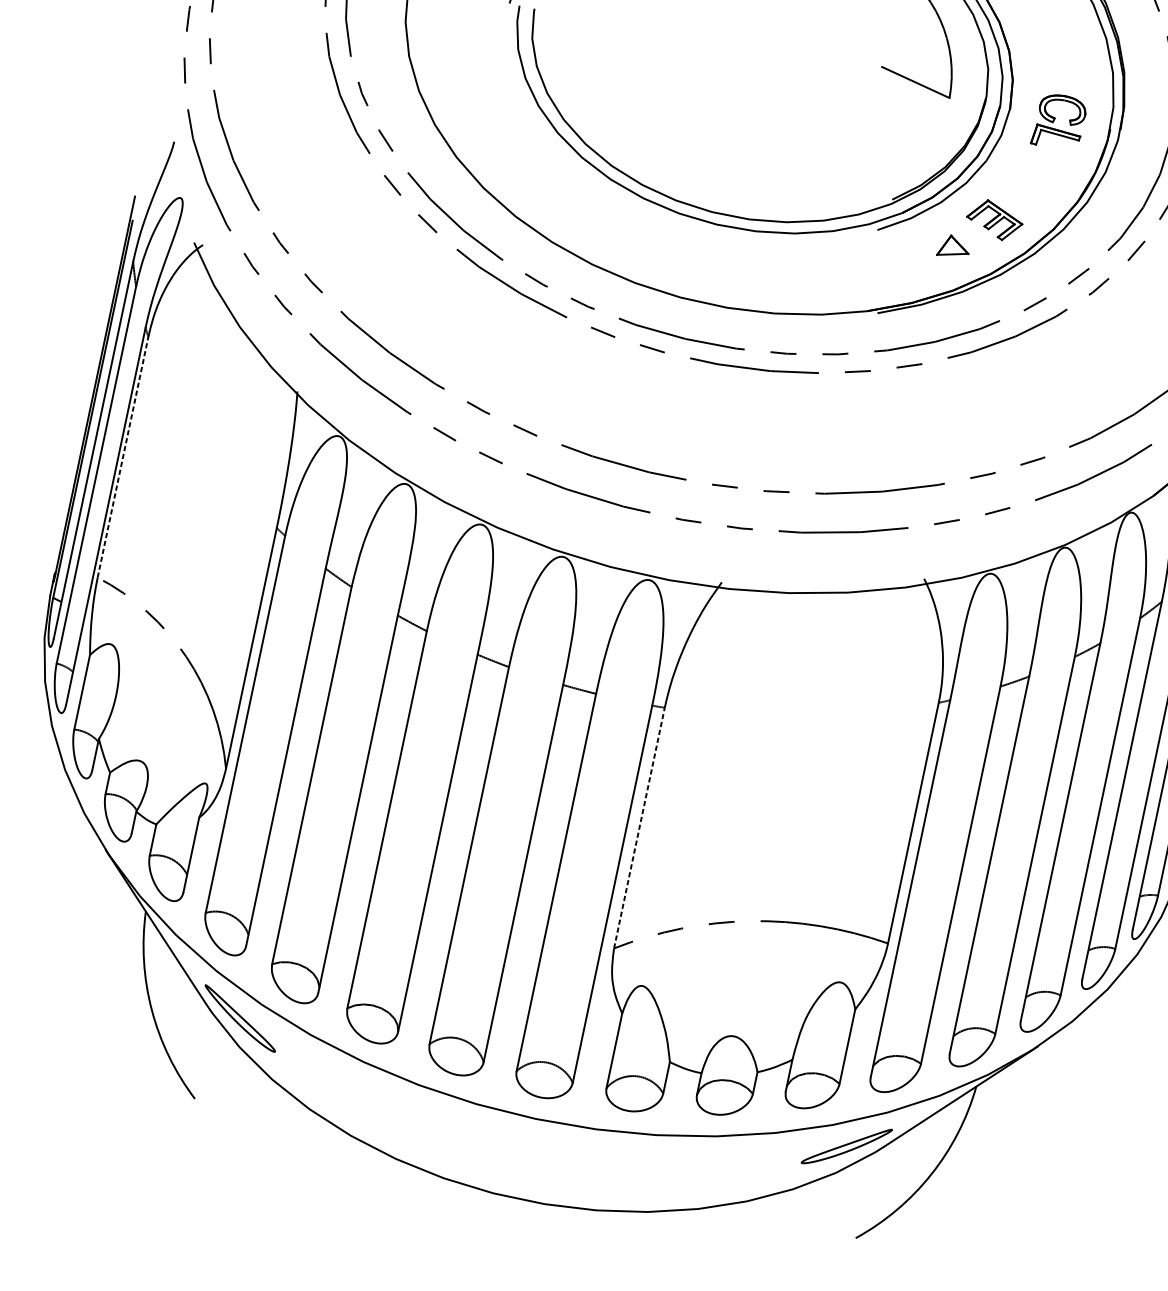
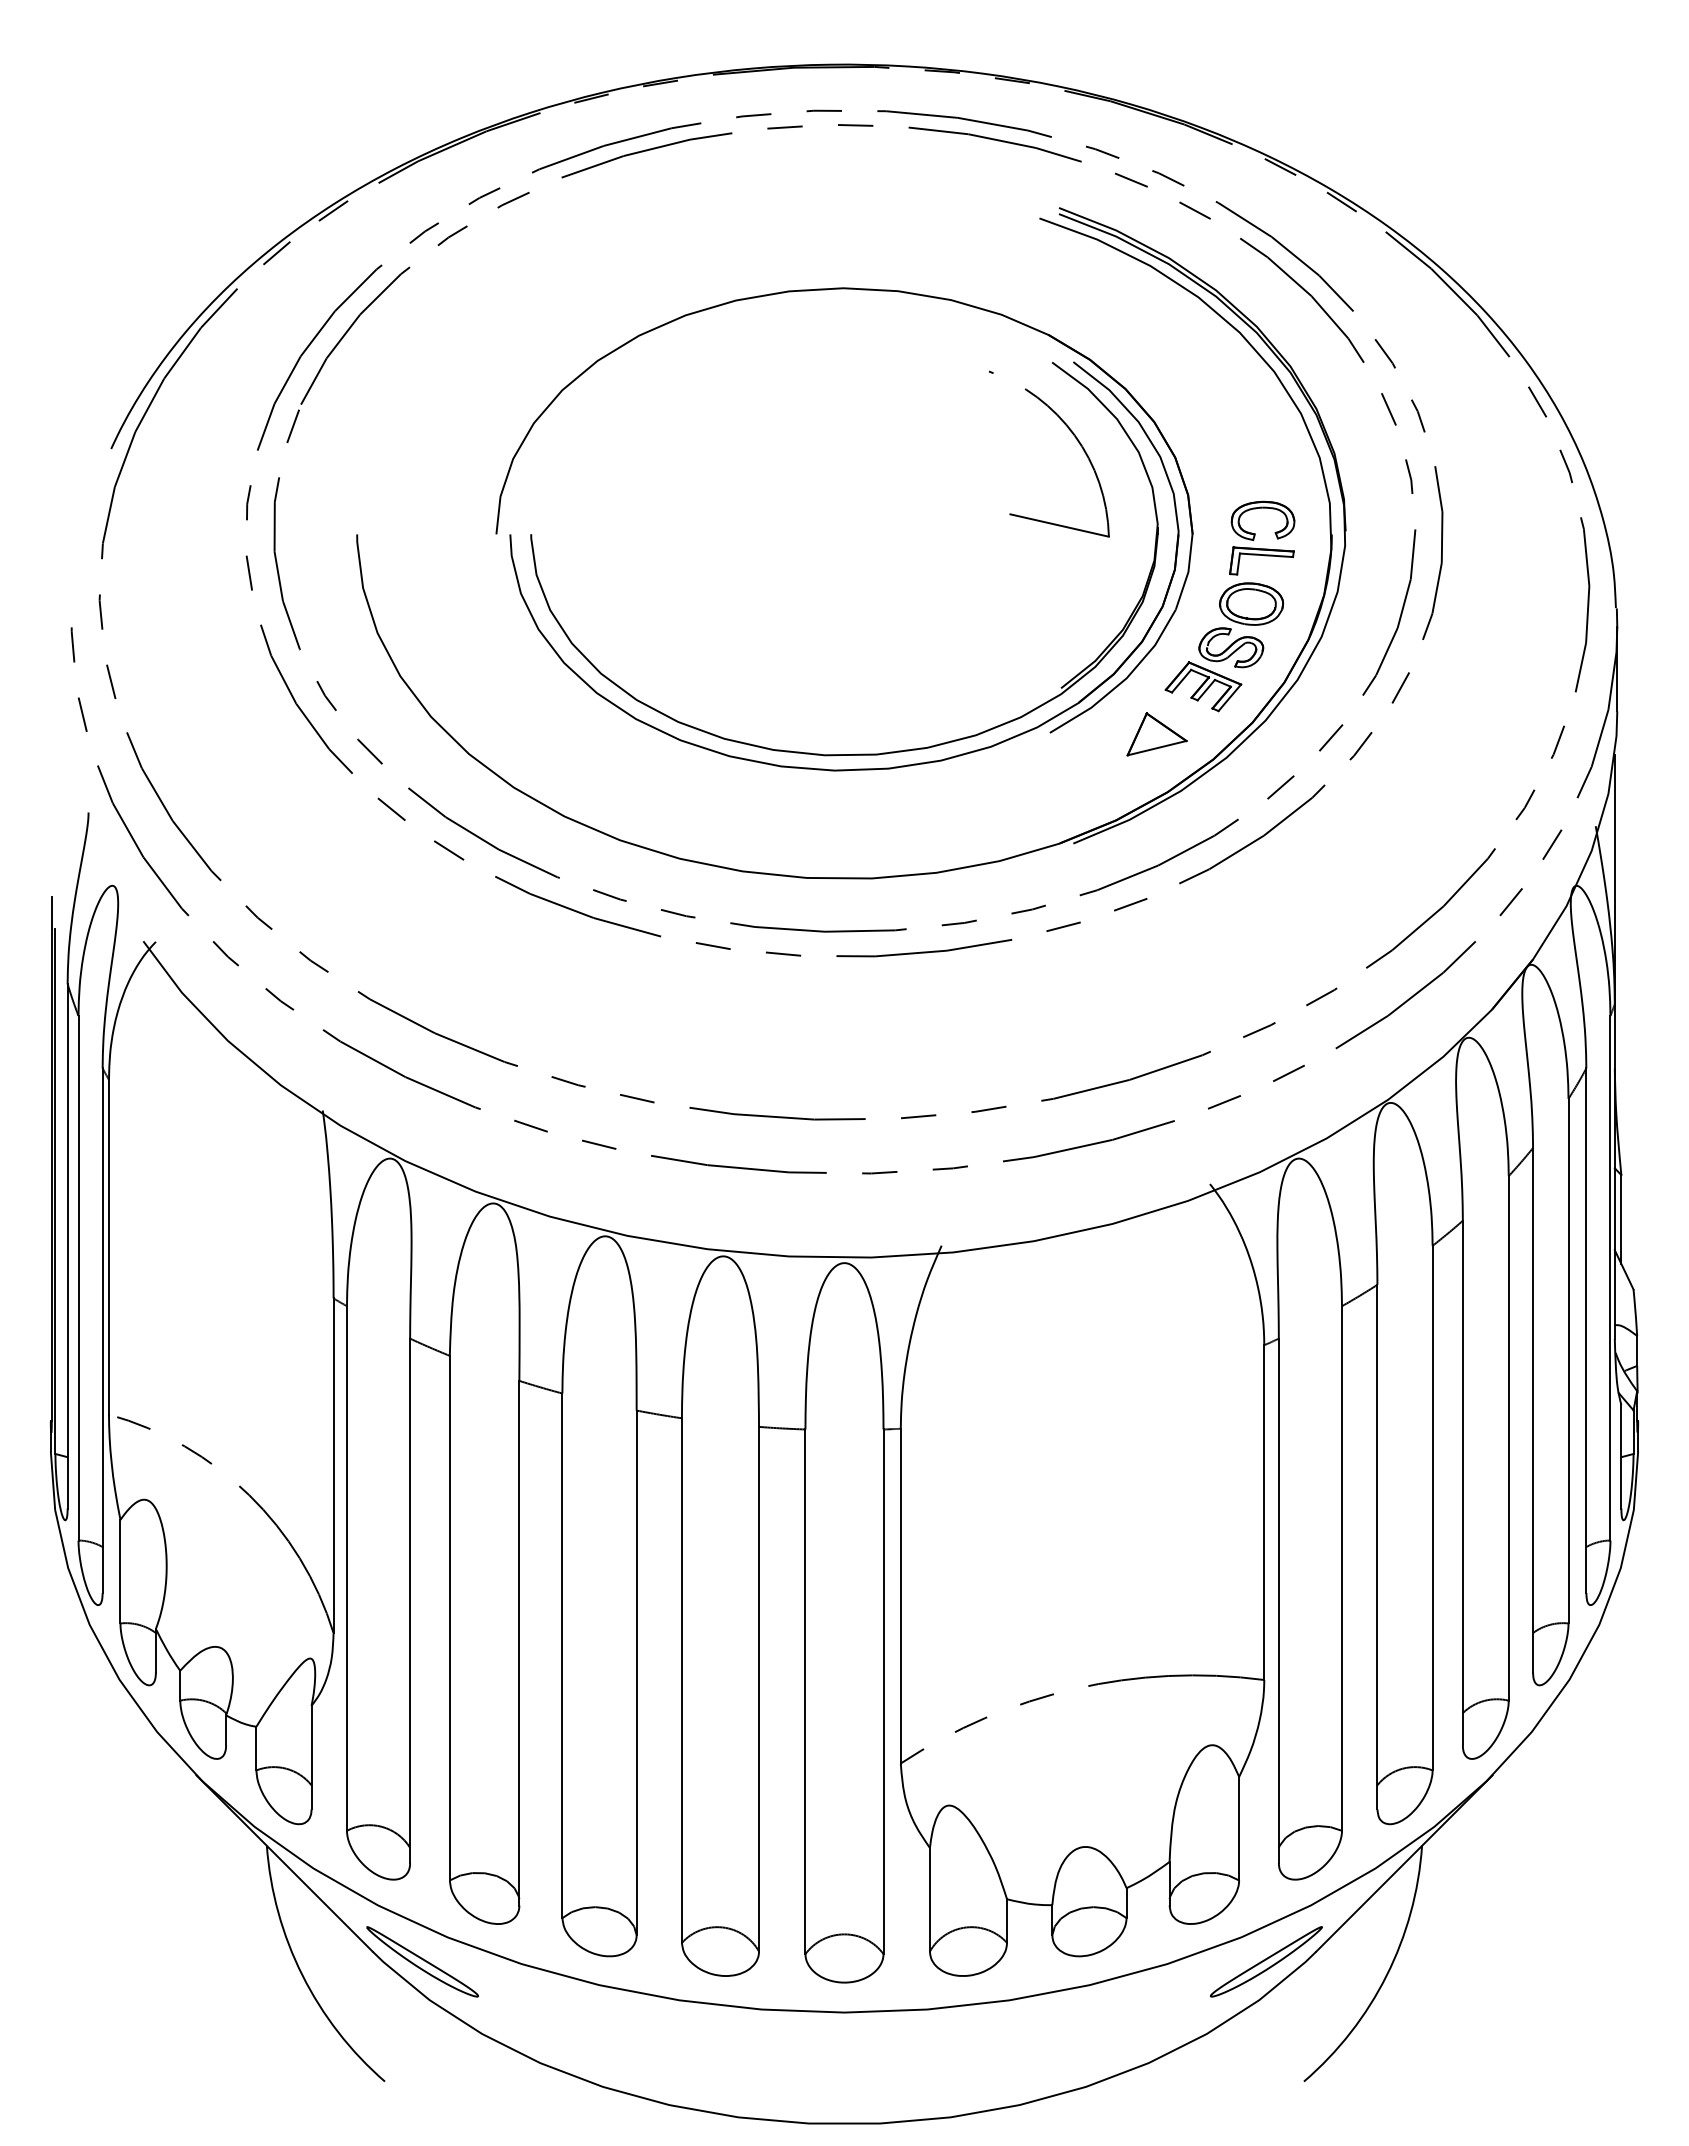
part: (1031, 181) -> (1241, 625), added
part: (953, 247) -> (1156, 734), size x1.43
line: (122, 456) -> (108, 1246), dashed -> solid
line: (639, 827) -> (900, 1595), dashed -> solid

